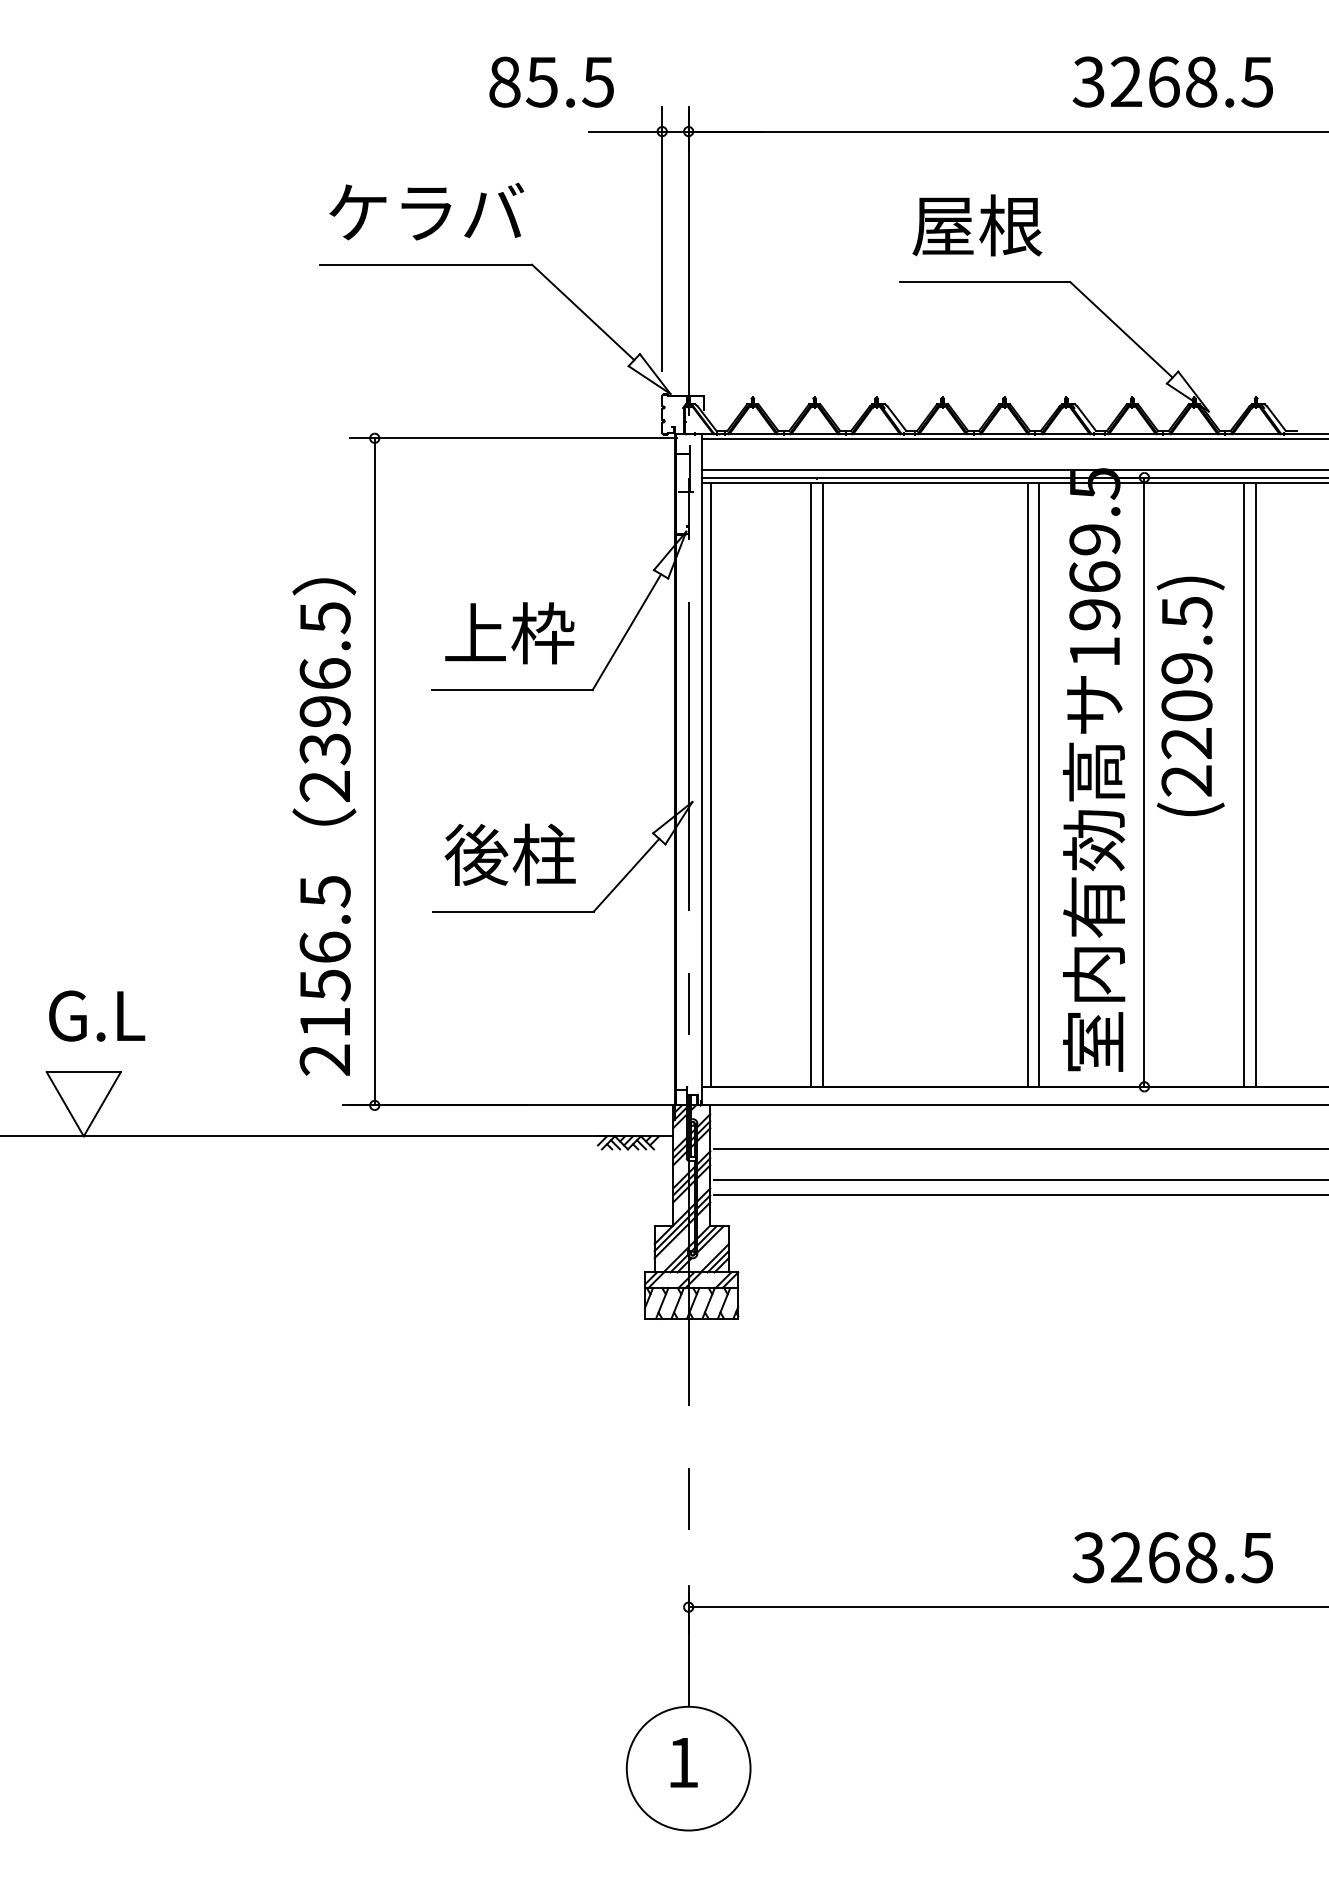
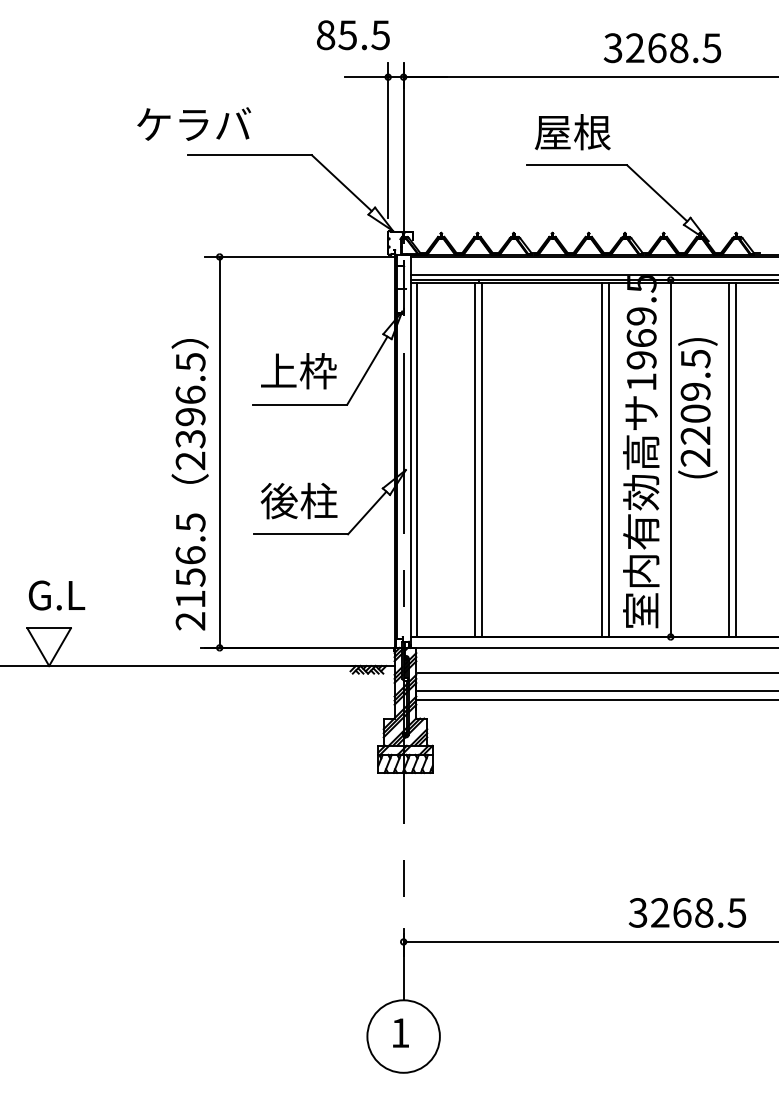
text: (551, 82) -> (353, 35), moved
text: (1173, 82) -> (662, 48), moved
text: (427, 210) -> (194, 123), moved

